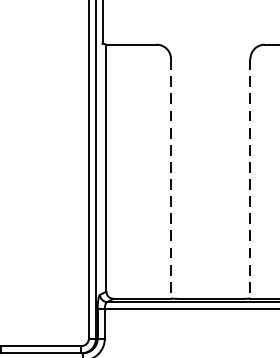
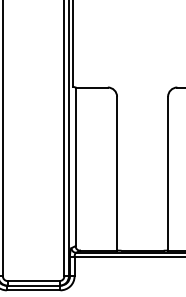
line: (171, 178) -> (117, 173), dashed -> solid
line: (251, 178) -> (168, 173), dashed -> solid

